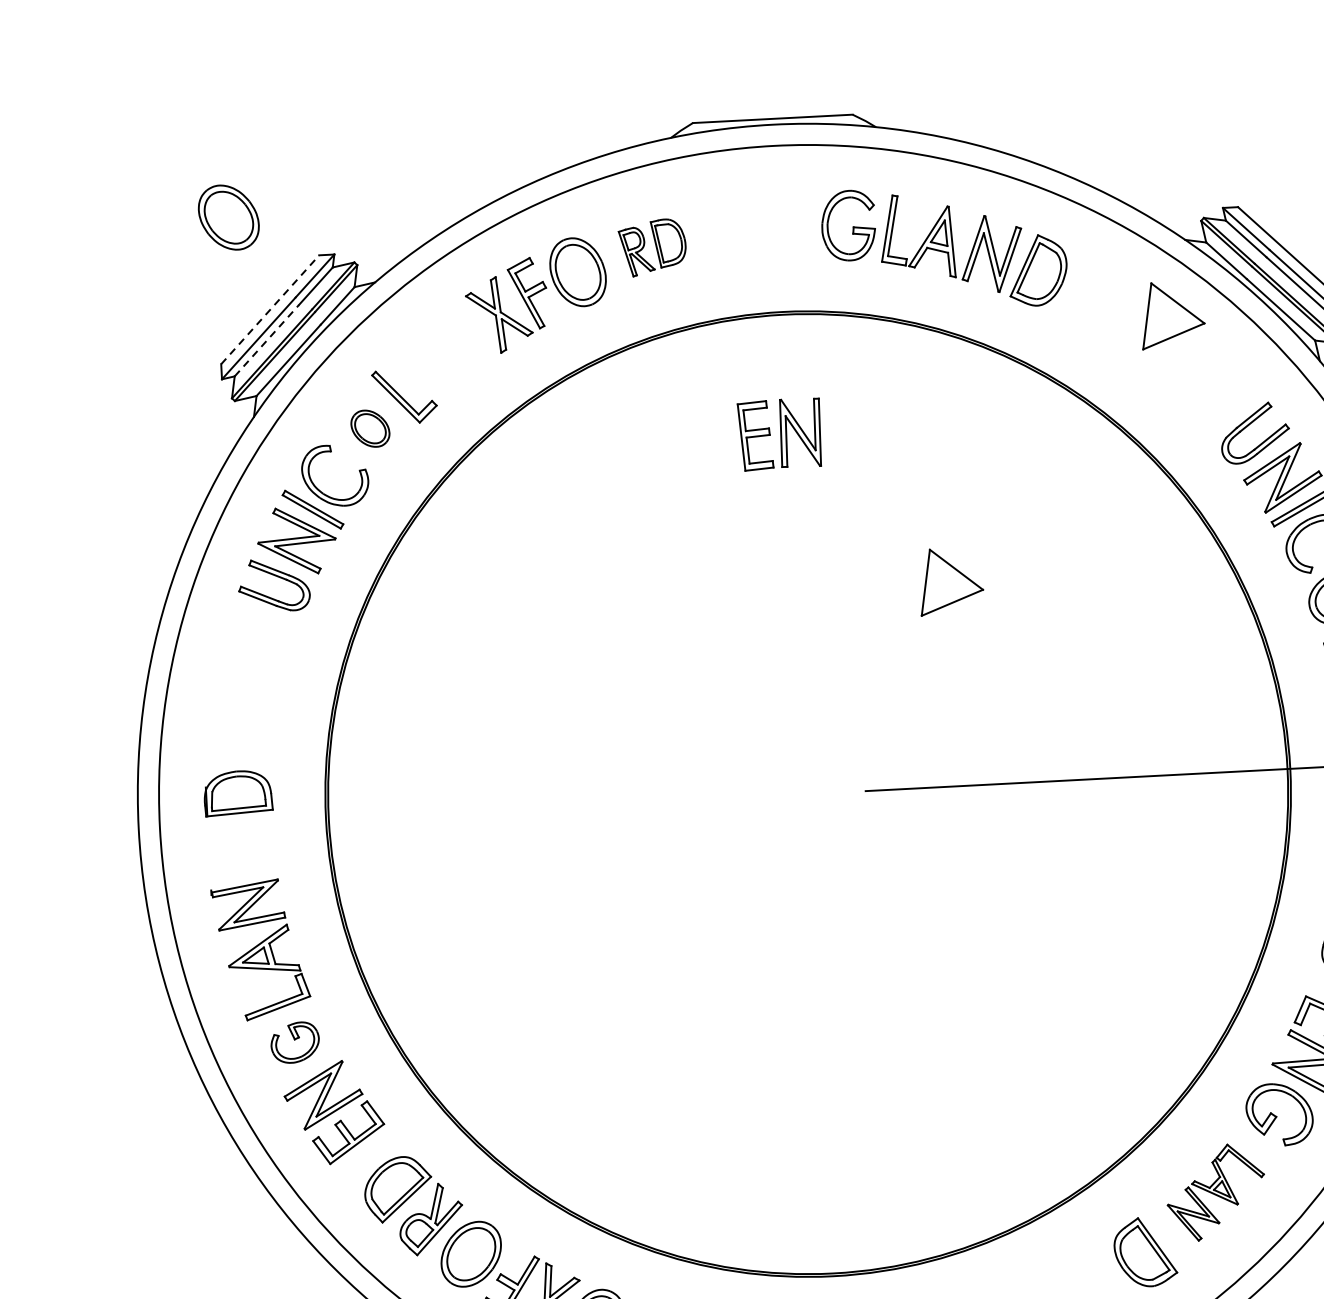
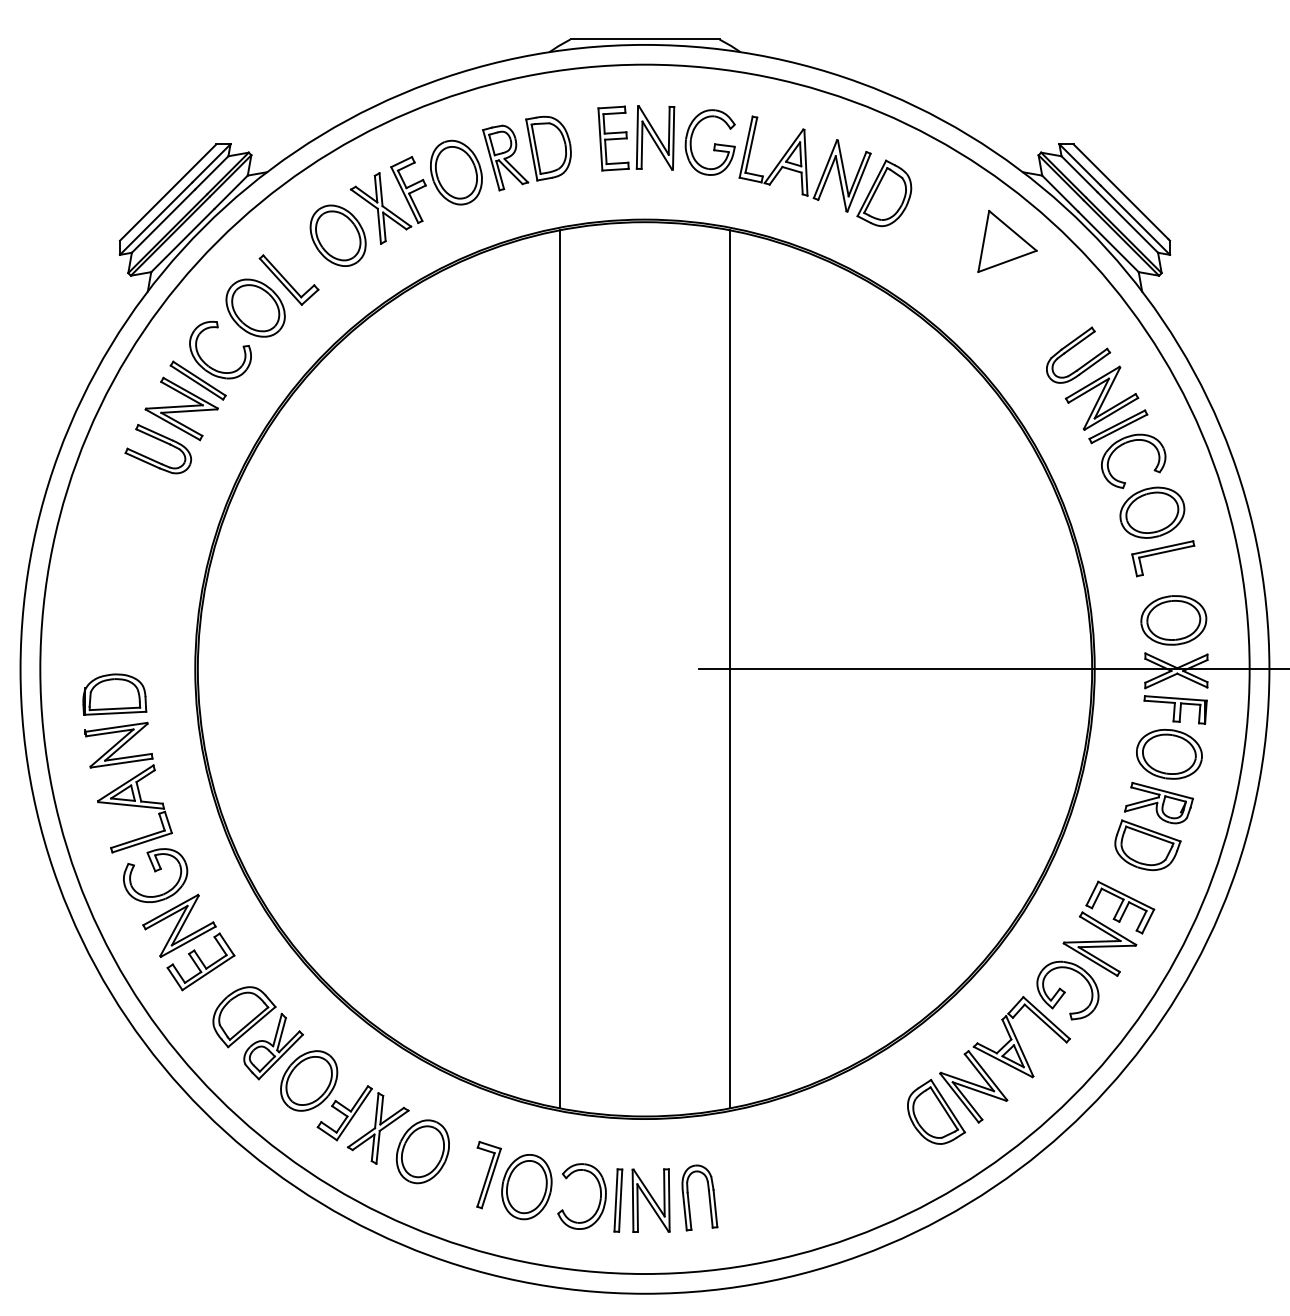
part: (228, 217) -> (337, 235), moved
part: (652, 247) -> (526, 153), size x1.43
line: (270, 309) -> (168, 192), dashed -> solid
line: (266, 341) -> (163, 221), dashed -> solid
part: (370, 428) -> (255, 307), size x1.67
part: (780, 434) -> (636, 138), moved
part: (951, 581) -> (788, 478), removed
line: (899, 789) -> (730, 669), added
part: (237, 792) -> (114, 694), moved
line: (716, 799) -> (559, 669), added
part: (294, 1042) -> (155, 875), size x1.43
part: (1215, 1192) -> (1004, 1059), size x1.43

